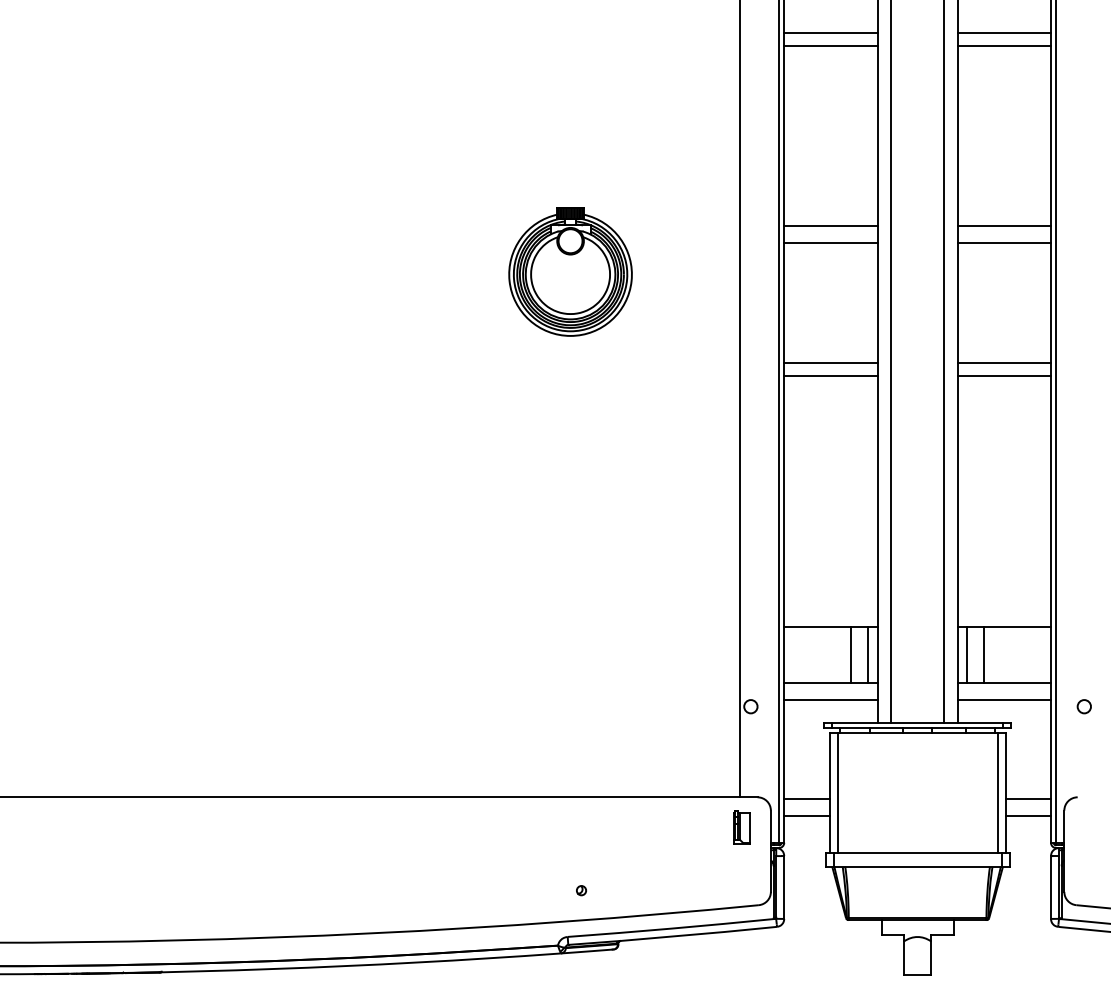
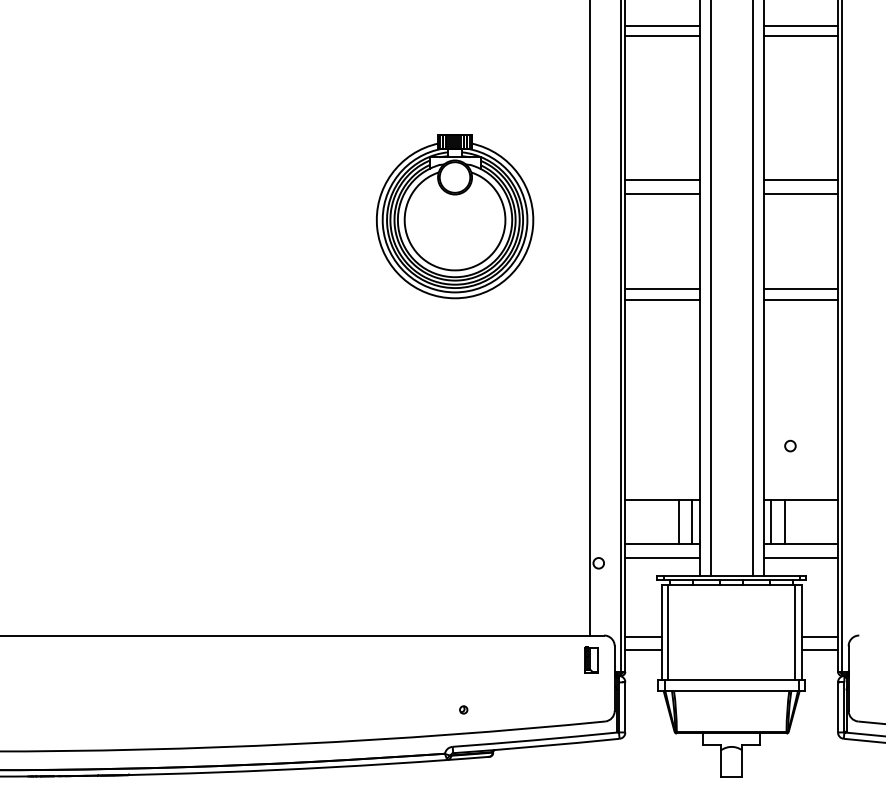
part: (570, 271) -> (454, 216), size x1.6
circle: (1083, 706) -> (789, 445), moved

